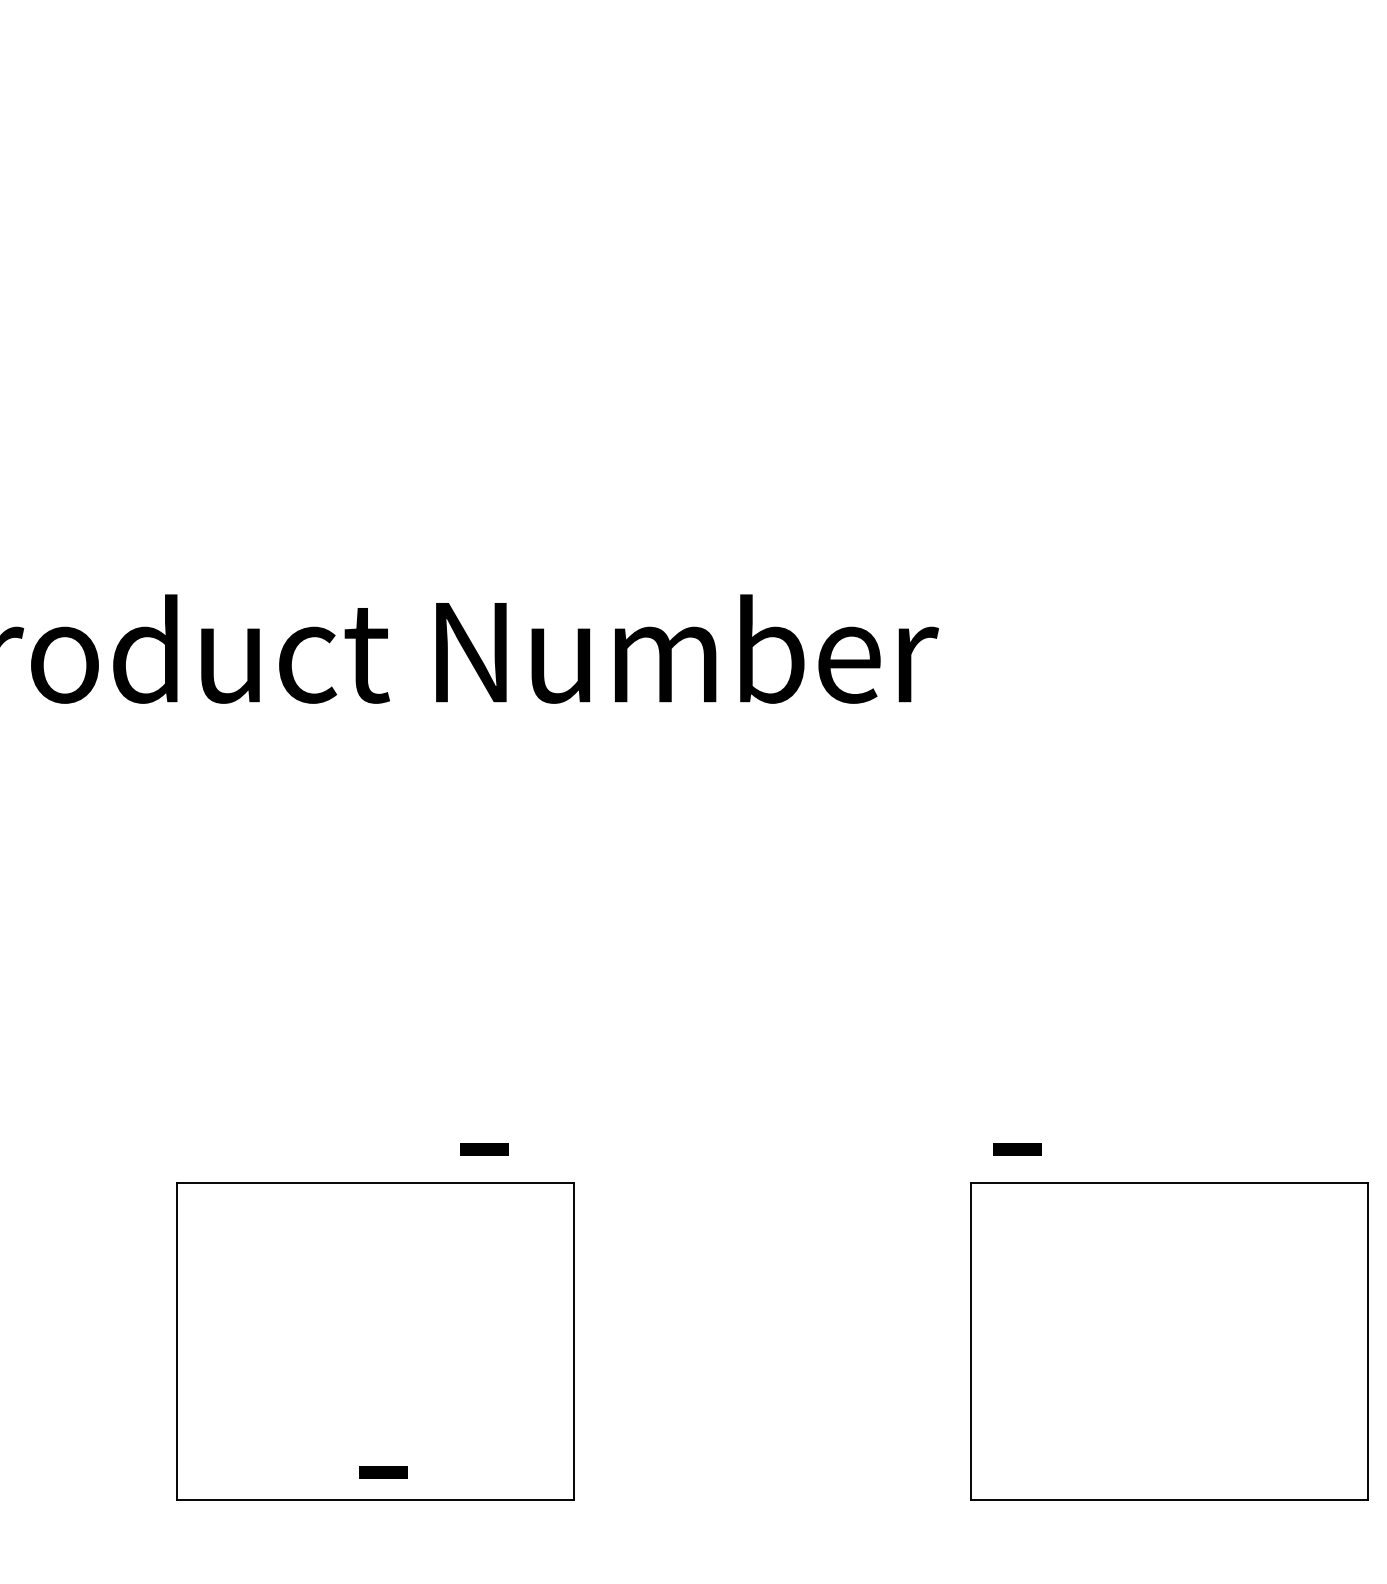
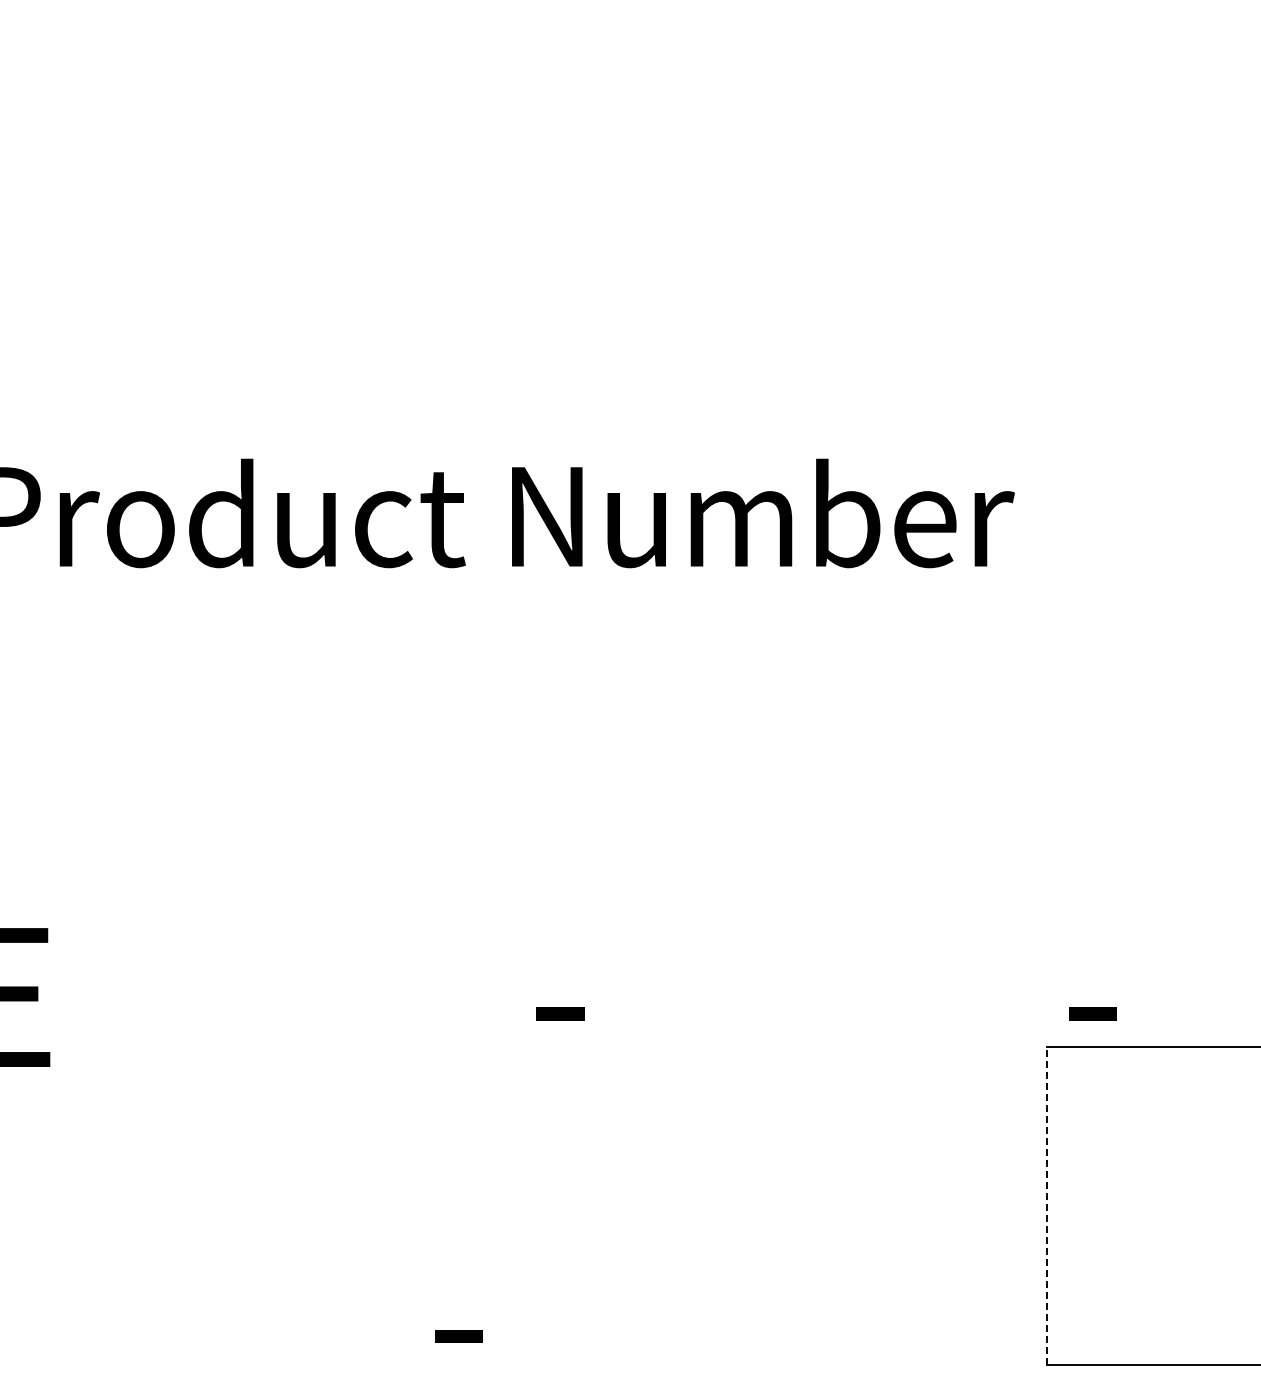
part: (375, 1341) -> (451, 1205), removed
line: (970, 1341) -> (1046, 1205), solid -> dashed

